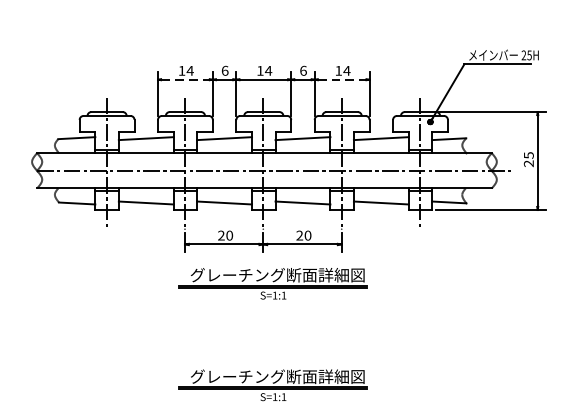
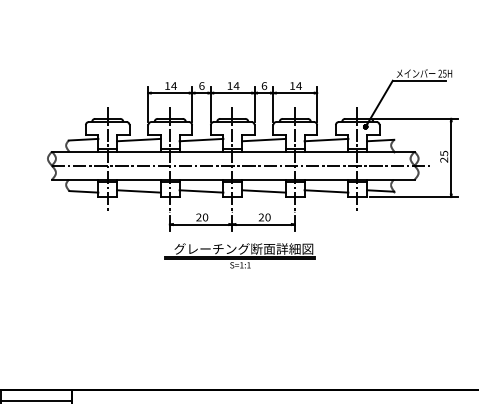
line: (185, 80) -> (170, 93), dashed -> solid
line: (342, 80) -> (295, 93), dashed -> solid
part: (272, 384) -> (239, 336), removed

